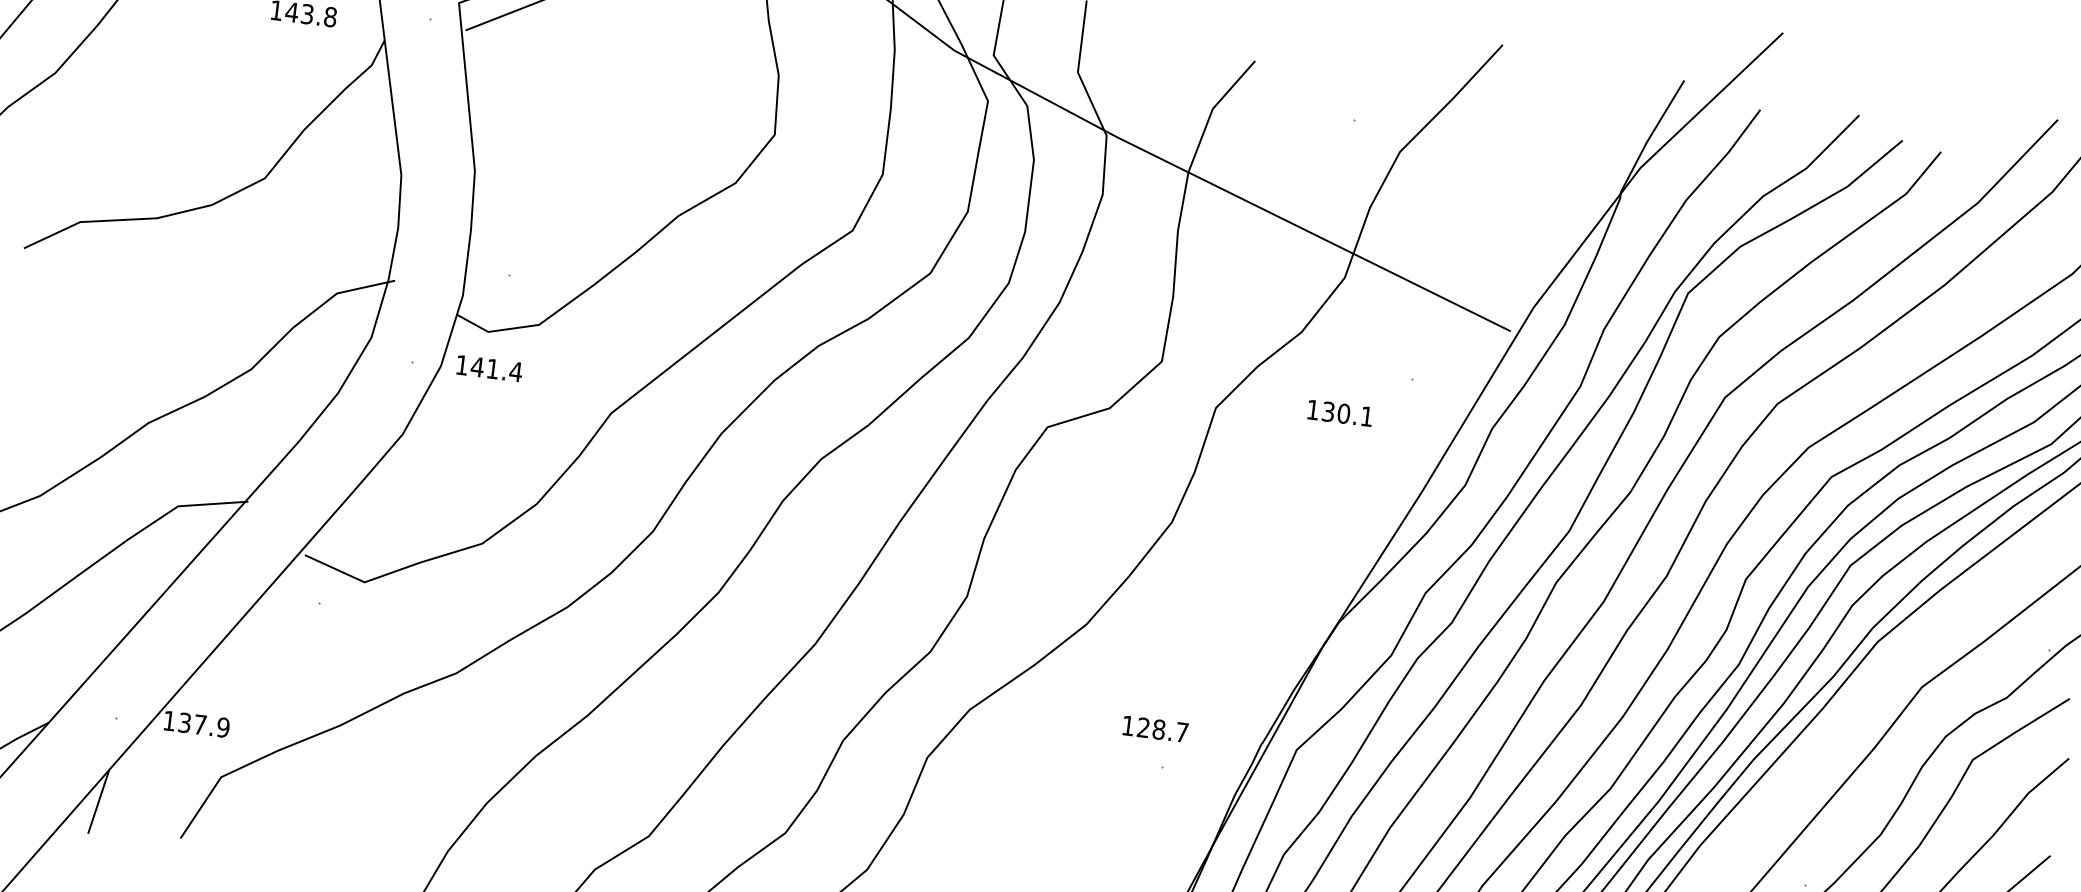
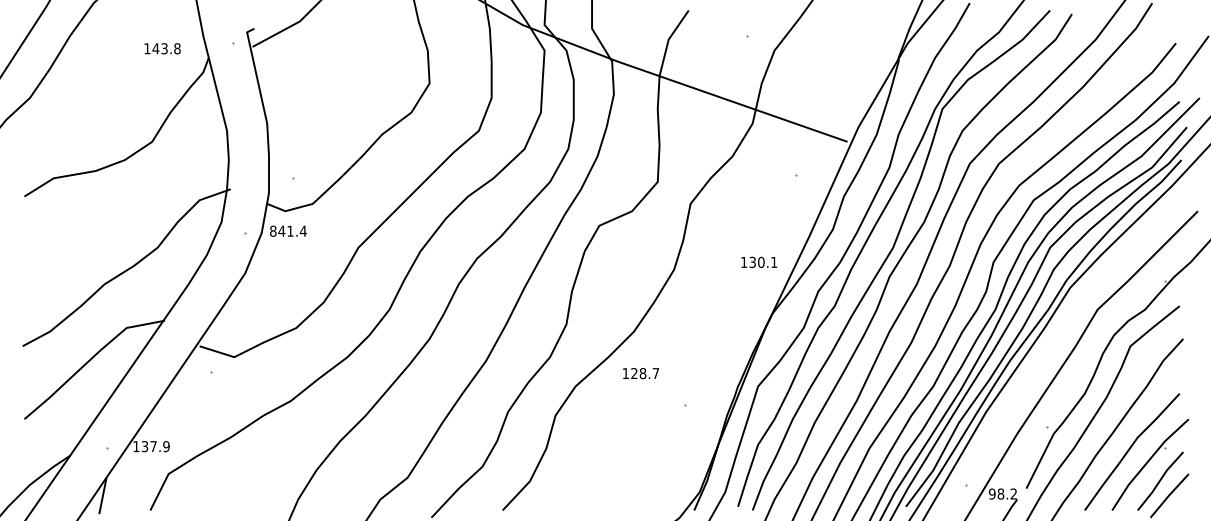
text: (462, 363) -> (273, 230), 141.4 -> 841.4
text: (1340, 411) -> (759, 261), moved
text: (1154, 728) -> (640, 373), moved

